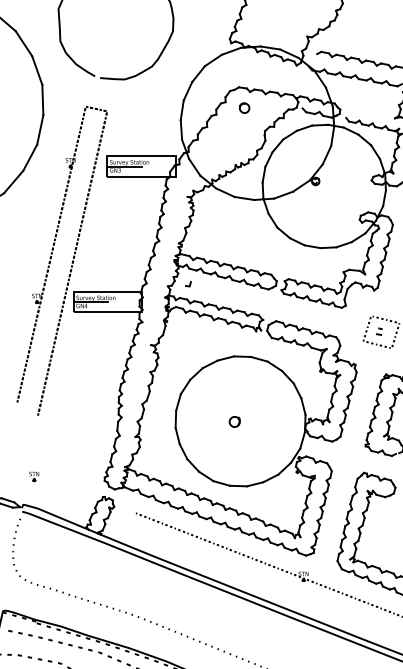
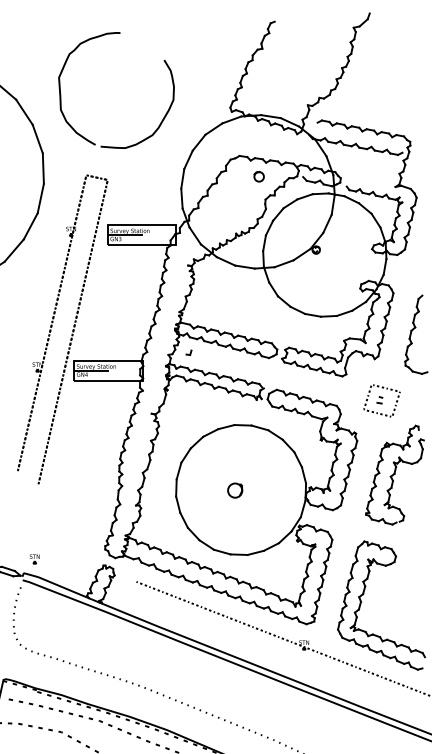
circle: (243, 107) -> (258, 176), moved
circle: (234, 421) -> (235, 490), size x1.4
part: (33, 476) -> (34, 559), moved

